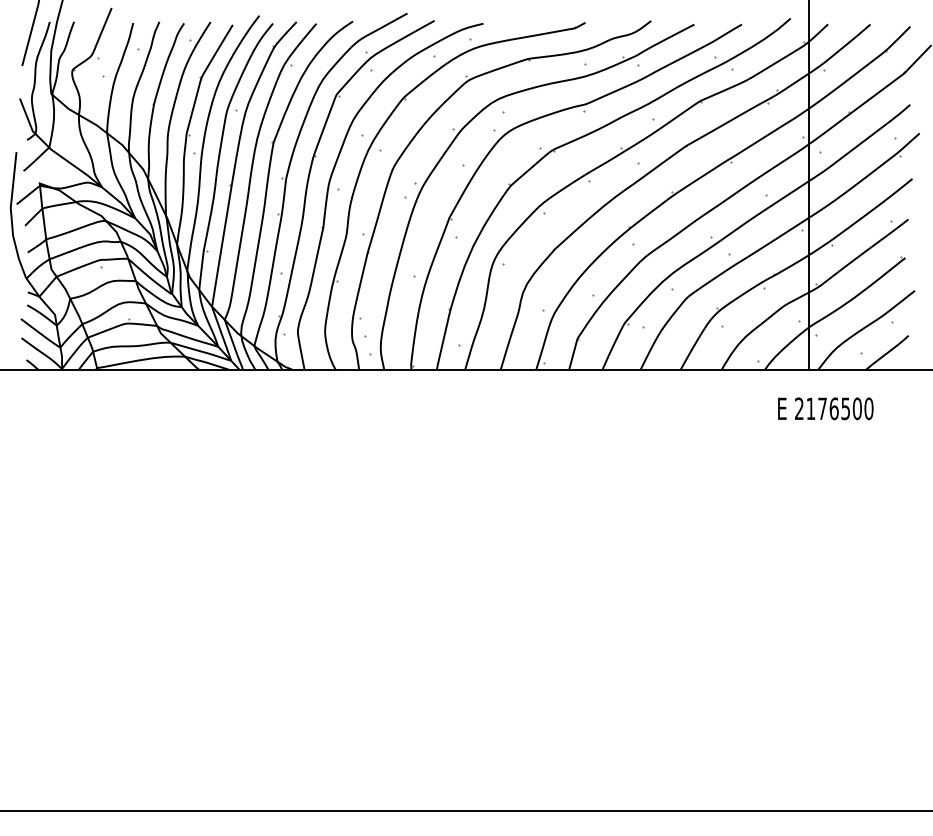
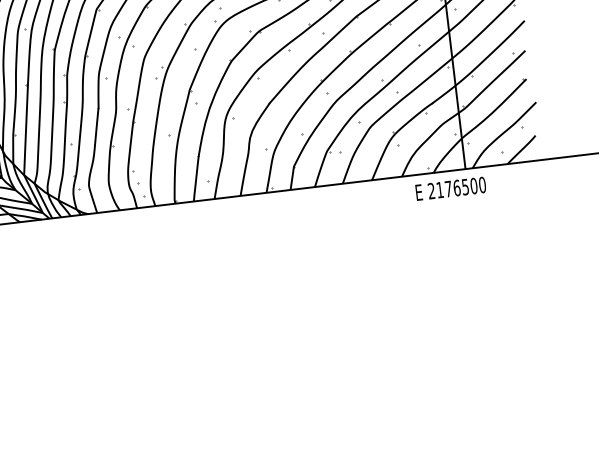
text: (825, 408) -> (450, 188), moved

